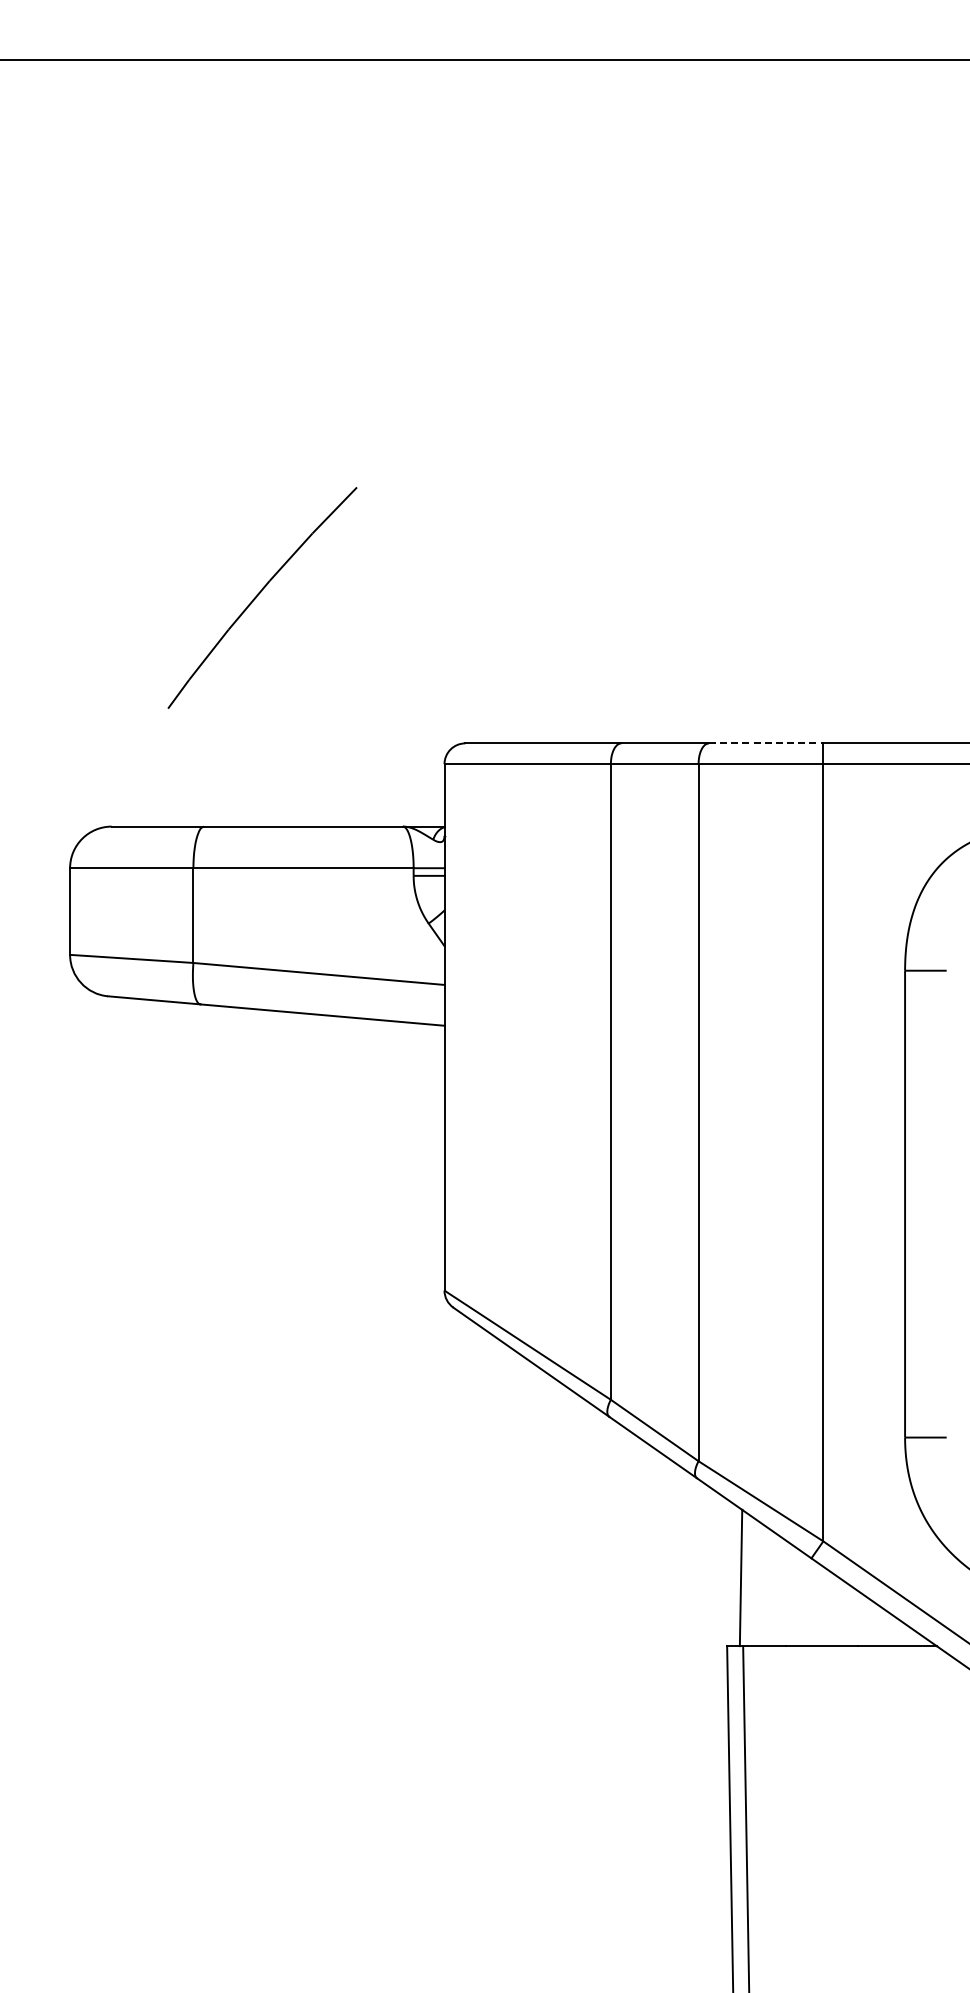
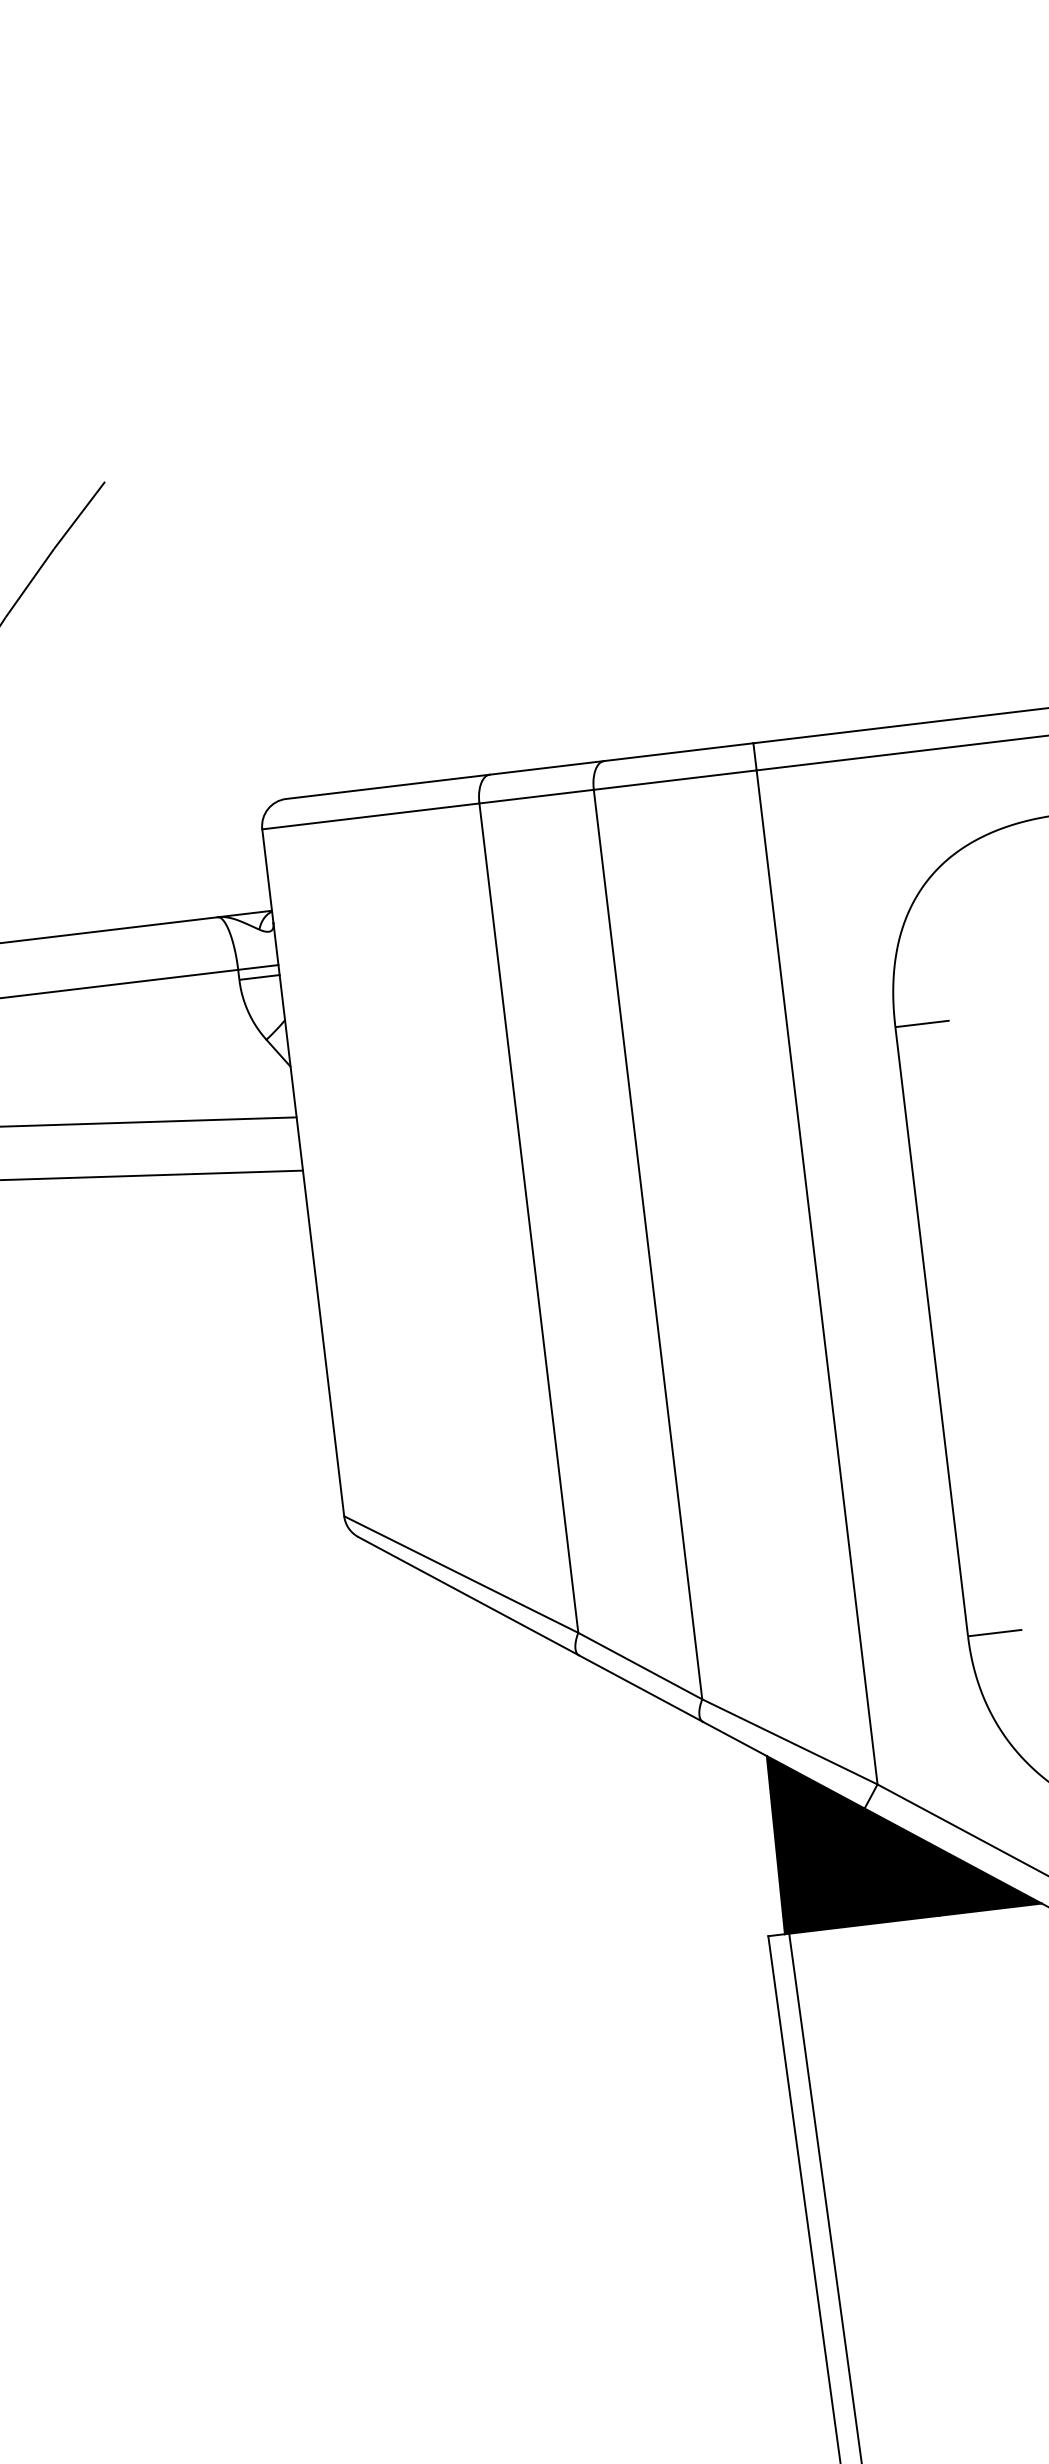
line: (766, 743) -> (679, 752), dashed -> solid
fill: (837, 1577) -> (901, 1829), added

